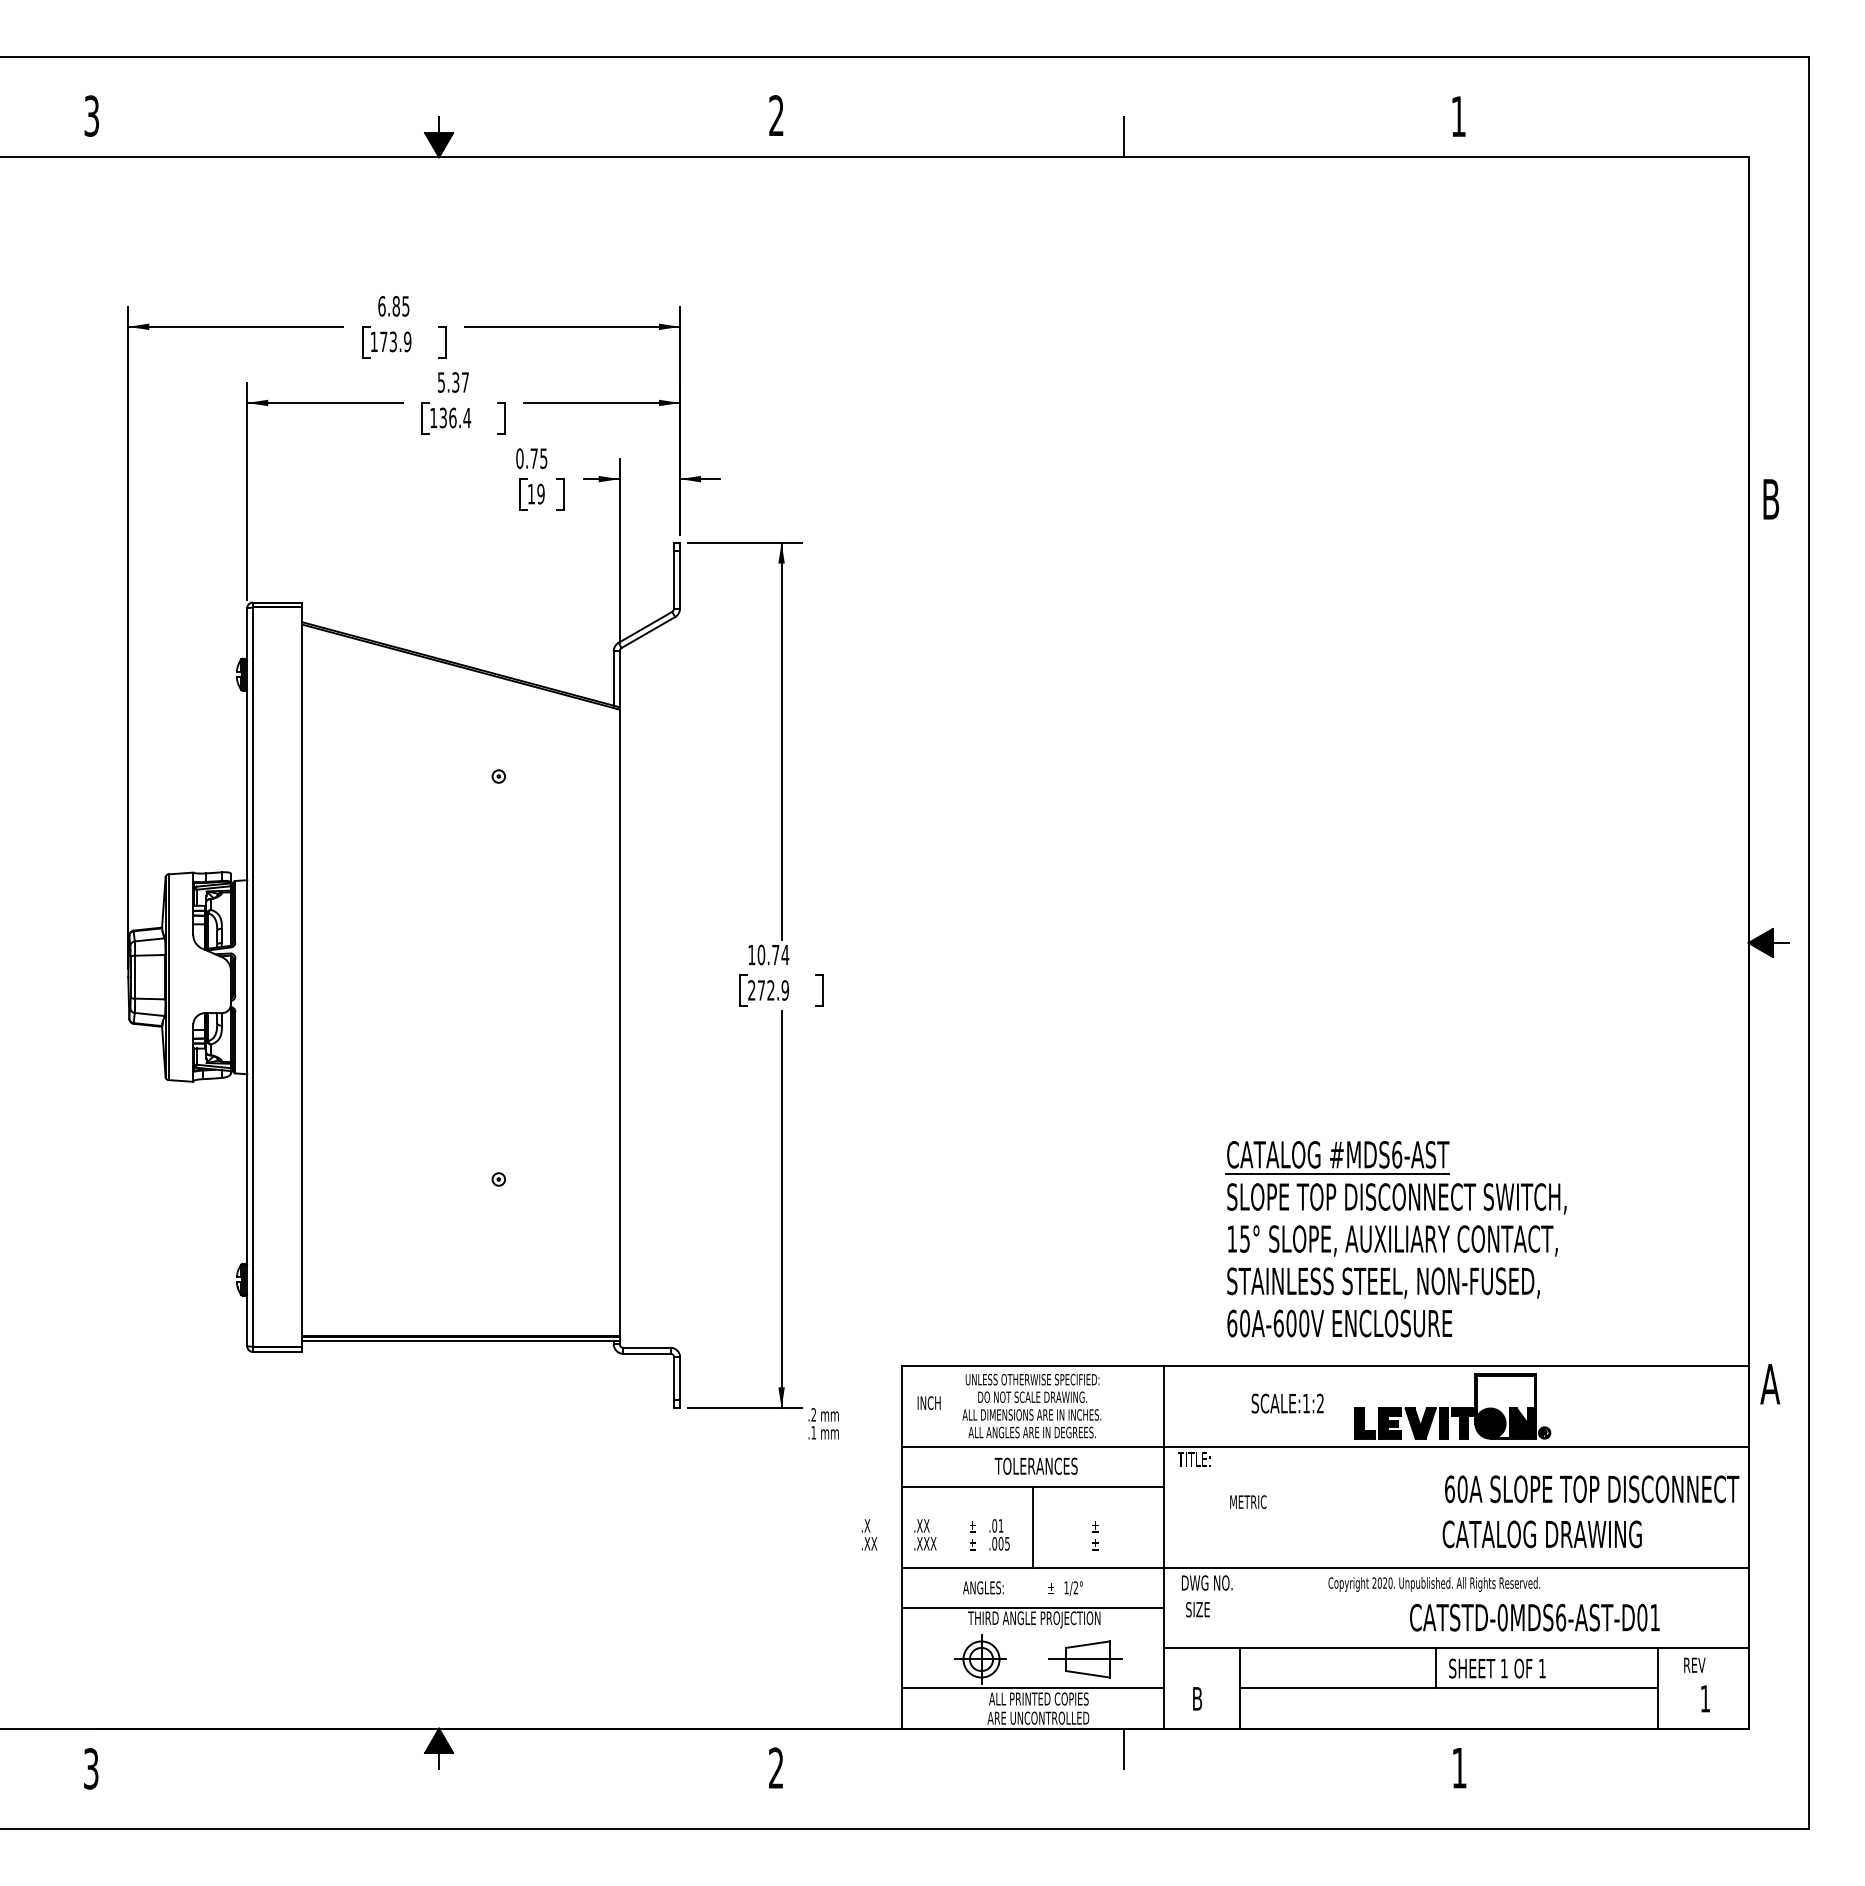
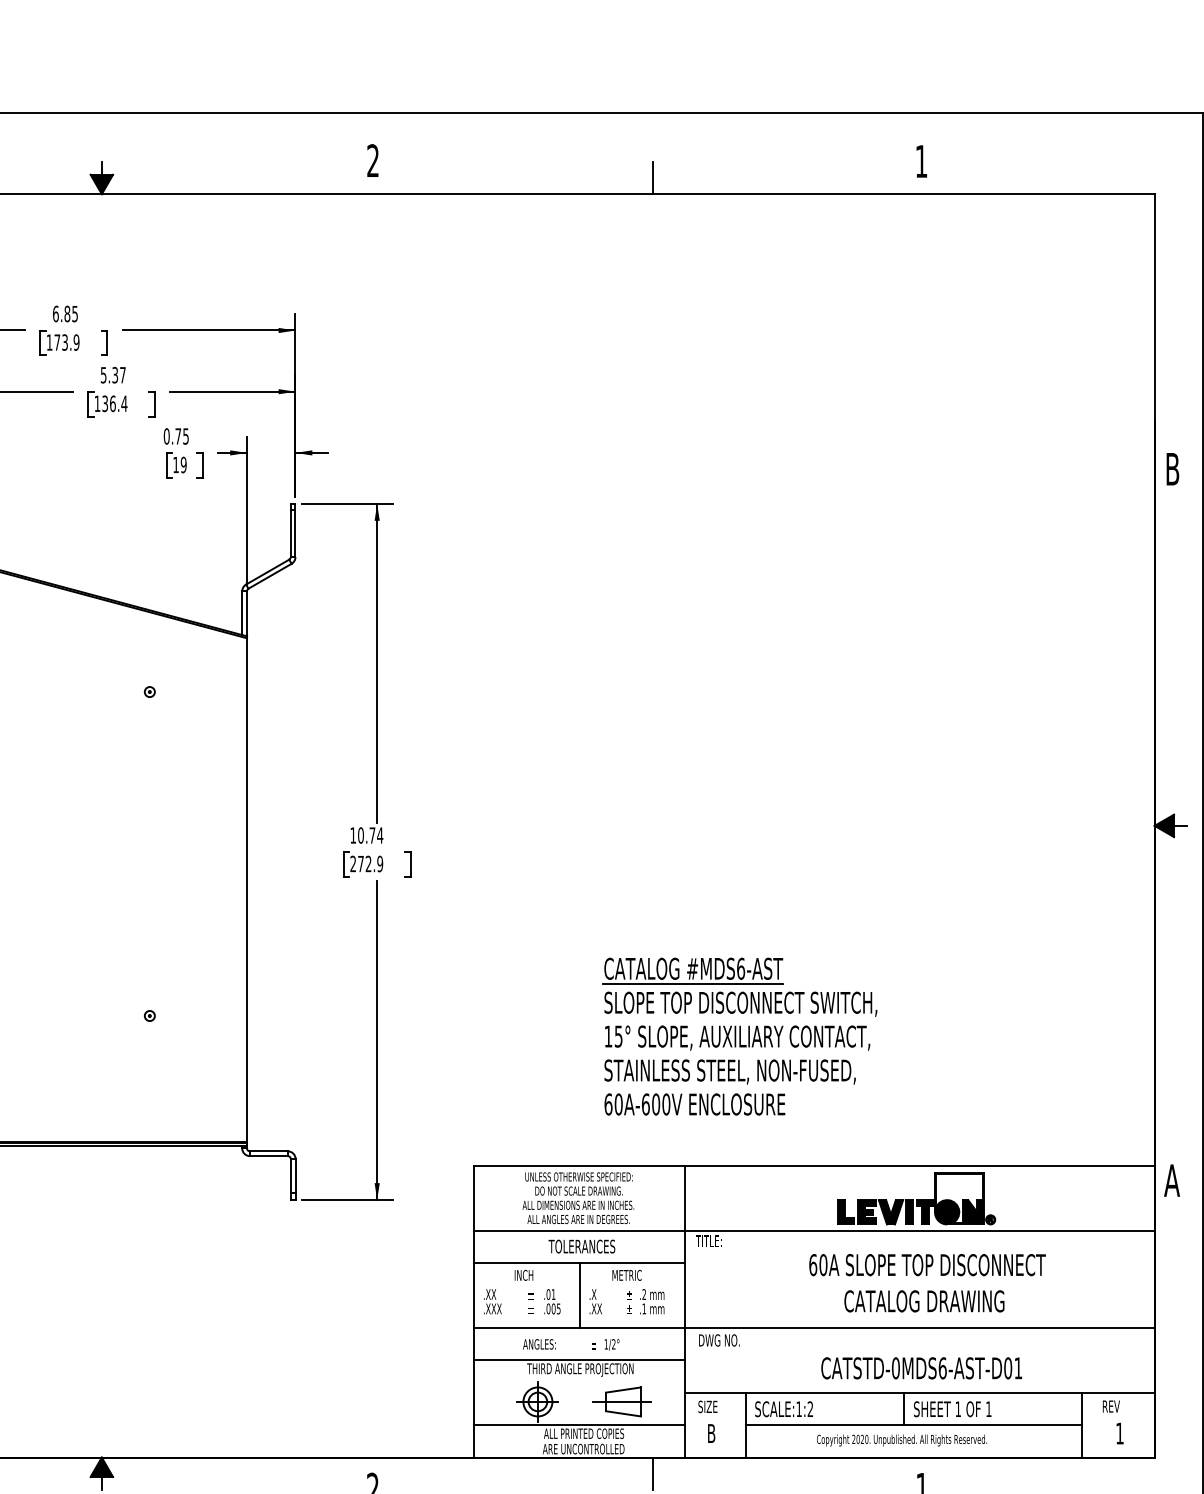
part: (1395, 1239) -> (739, 1036), moved
text: (928, 1402) -> (523, 1274), moved
text: (1287, 1403) -> (783, 1409), moved
text: (823, 1423) -> (652, 1301), moved
text: (1592, 1489) -> (927, 1265), moved
text: (1248, 1501) -> (627, 1274), moved
text: (869, 1534) -> (595, 1301), moved
text: (1541, 1534) -> (923, 1301), moved
text: (1434, 1584) -> (902, 1440), moved
text: (1197, 1609) -> (707, 1406), moved
text: (1534, 1617) -> (921, 1368), moved

